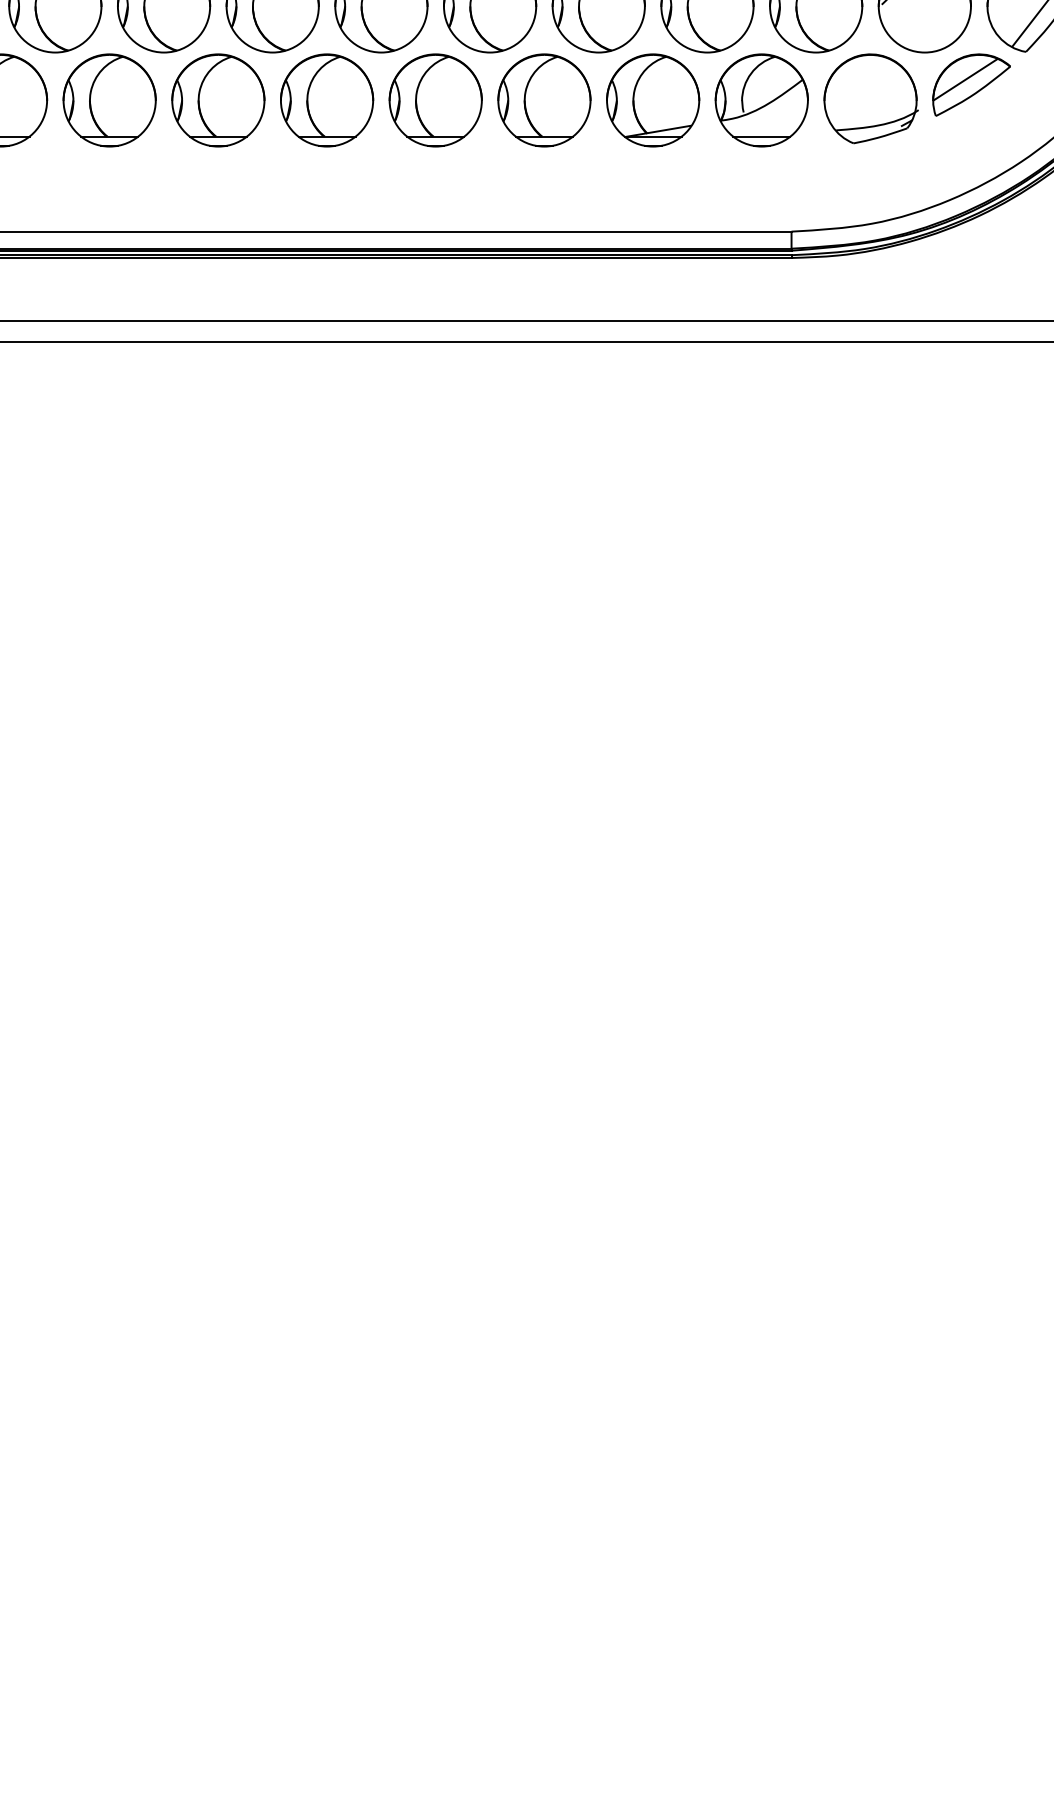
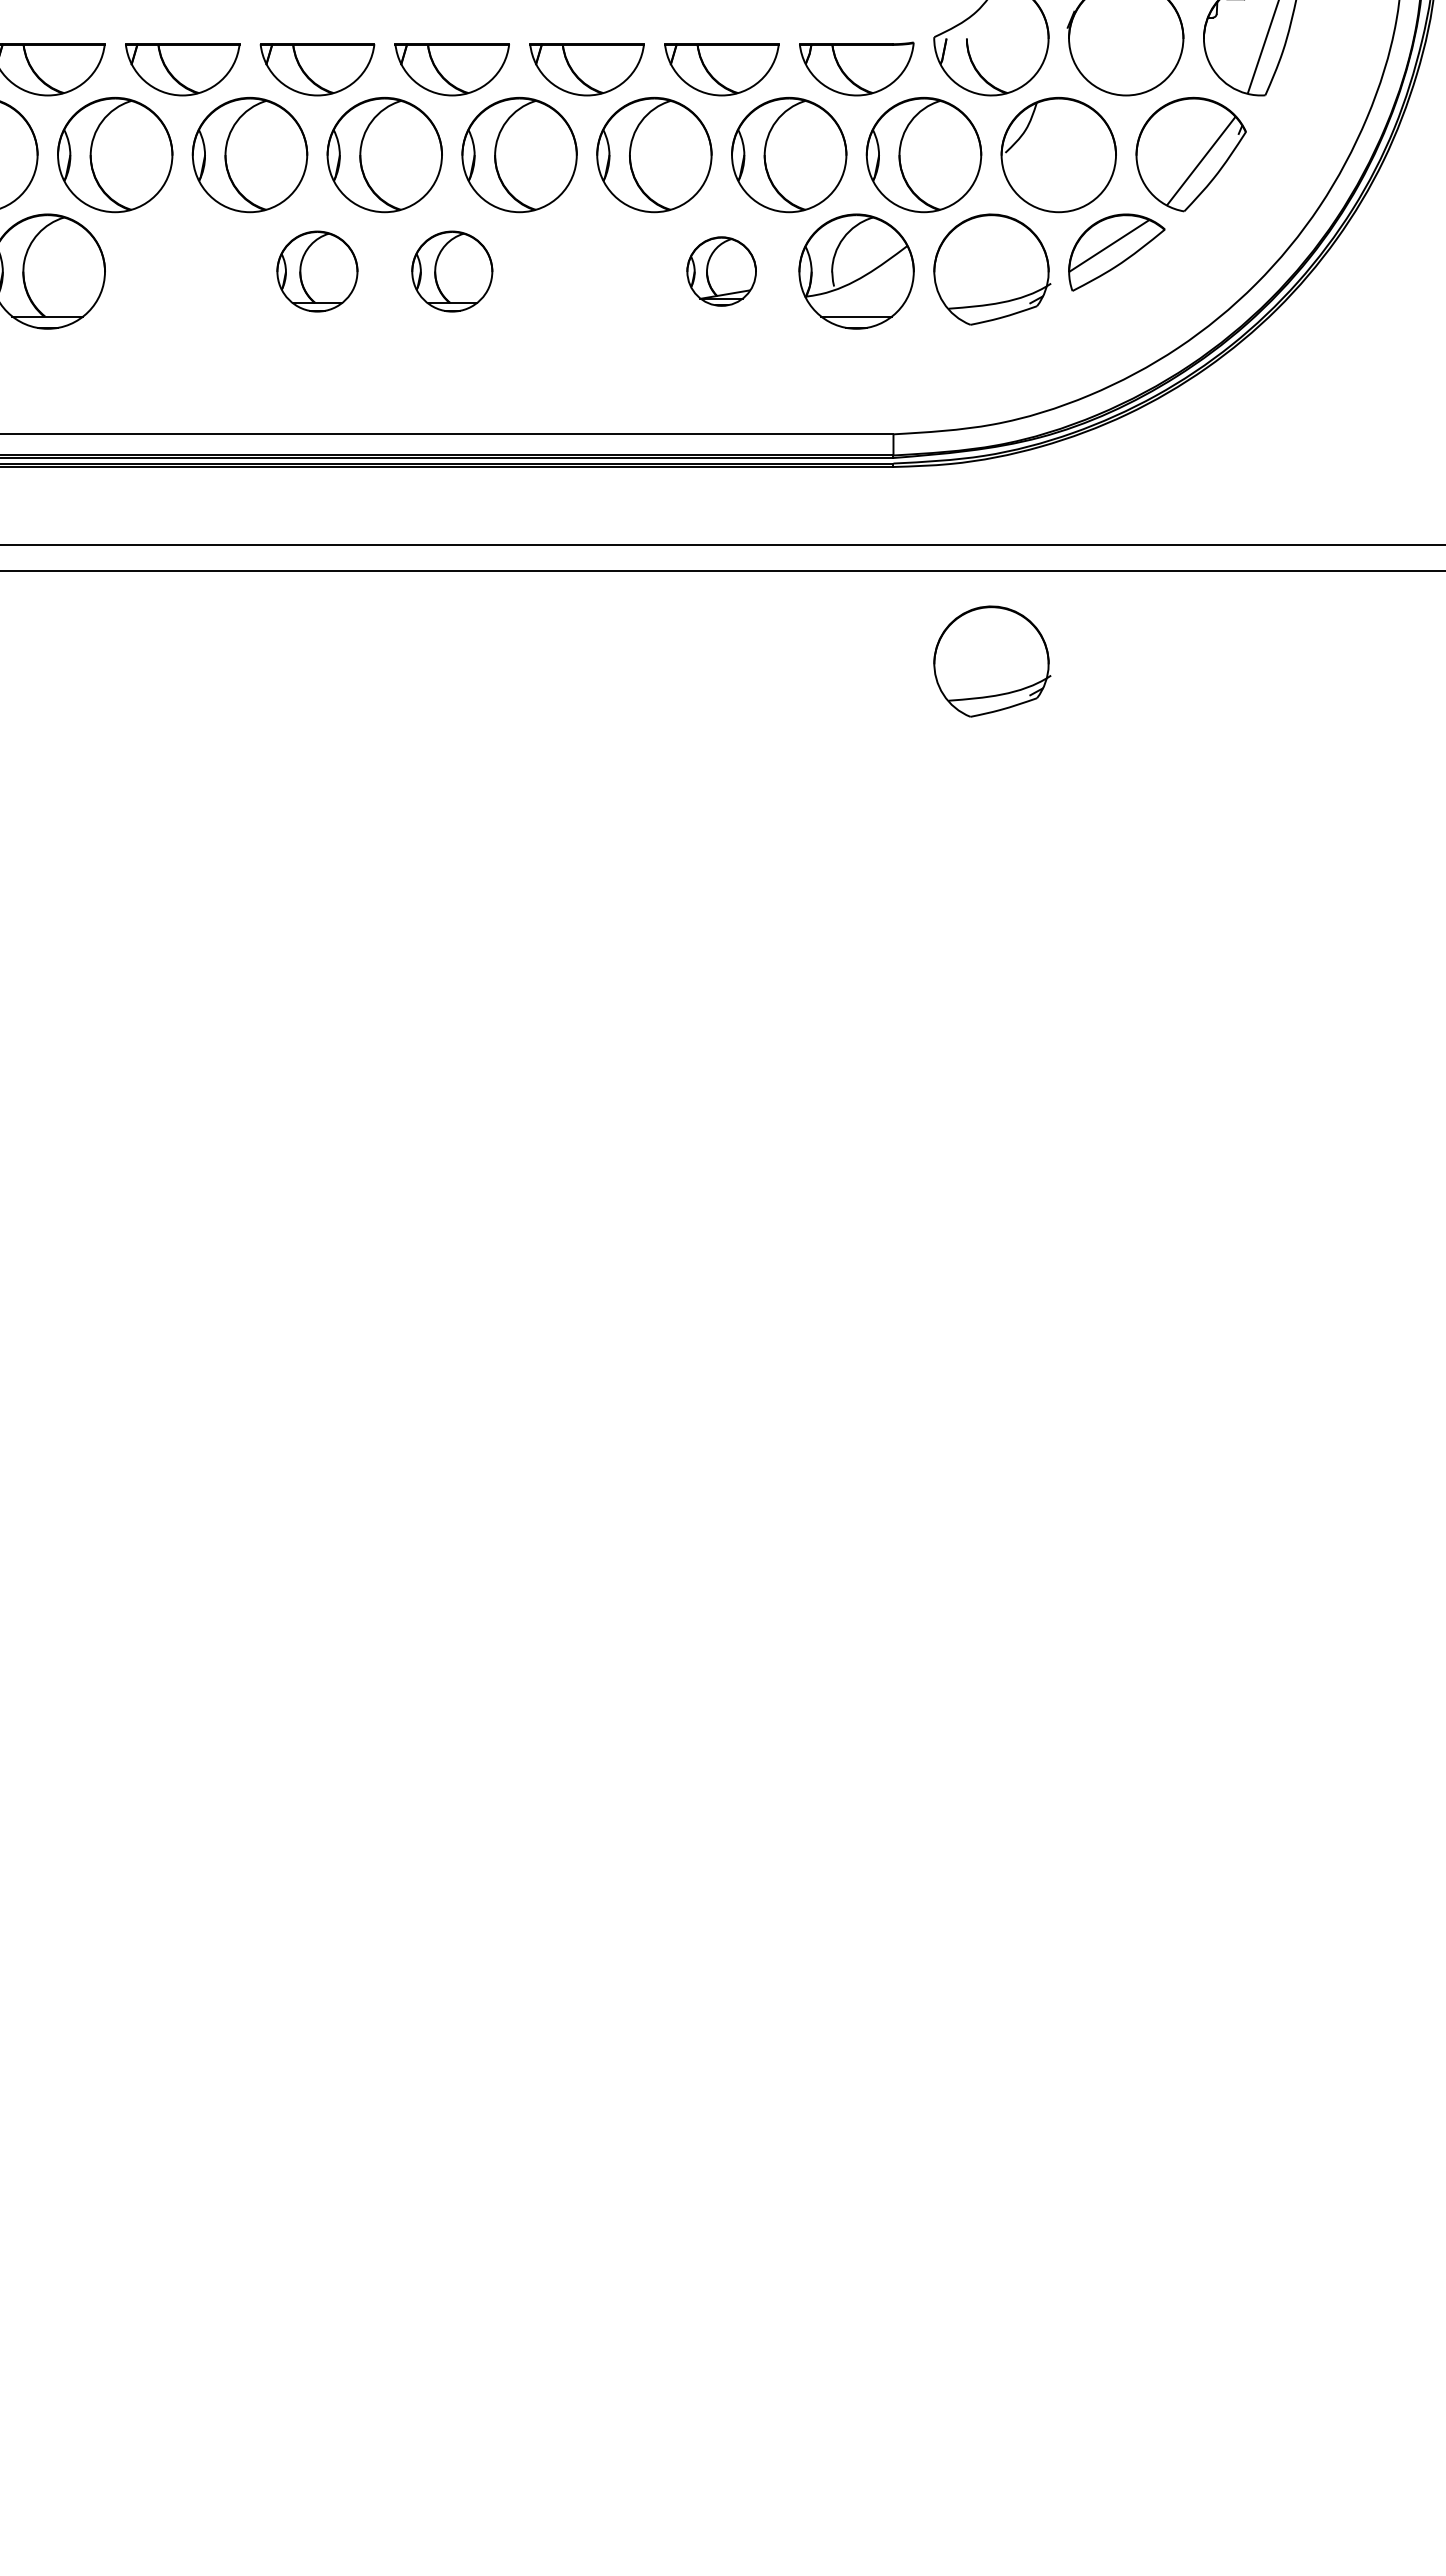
part: (218, 100) -> (182, 271), removed
part: (327, 100) -> (317, 271), size x0.7
part: (435, 100) -> (452, 271), size x0.7
part: (544, 100) -> (586, 271), removed
part: (652, 100) -> (721, 271), size x0.6
part: (871, 414) -> (992, 661), added

